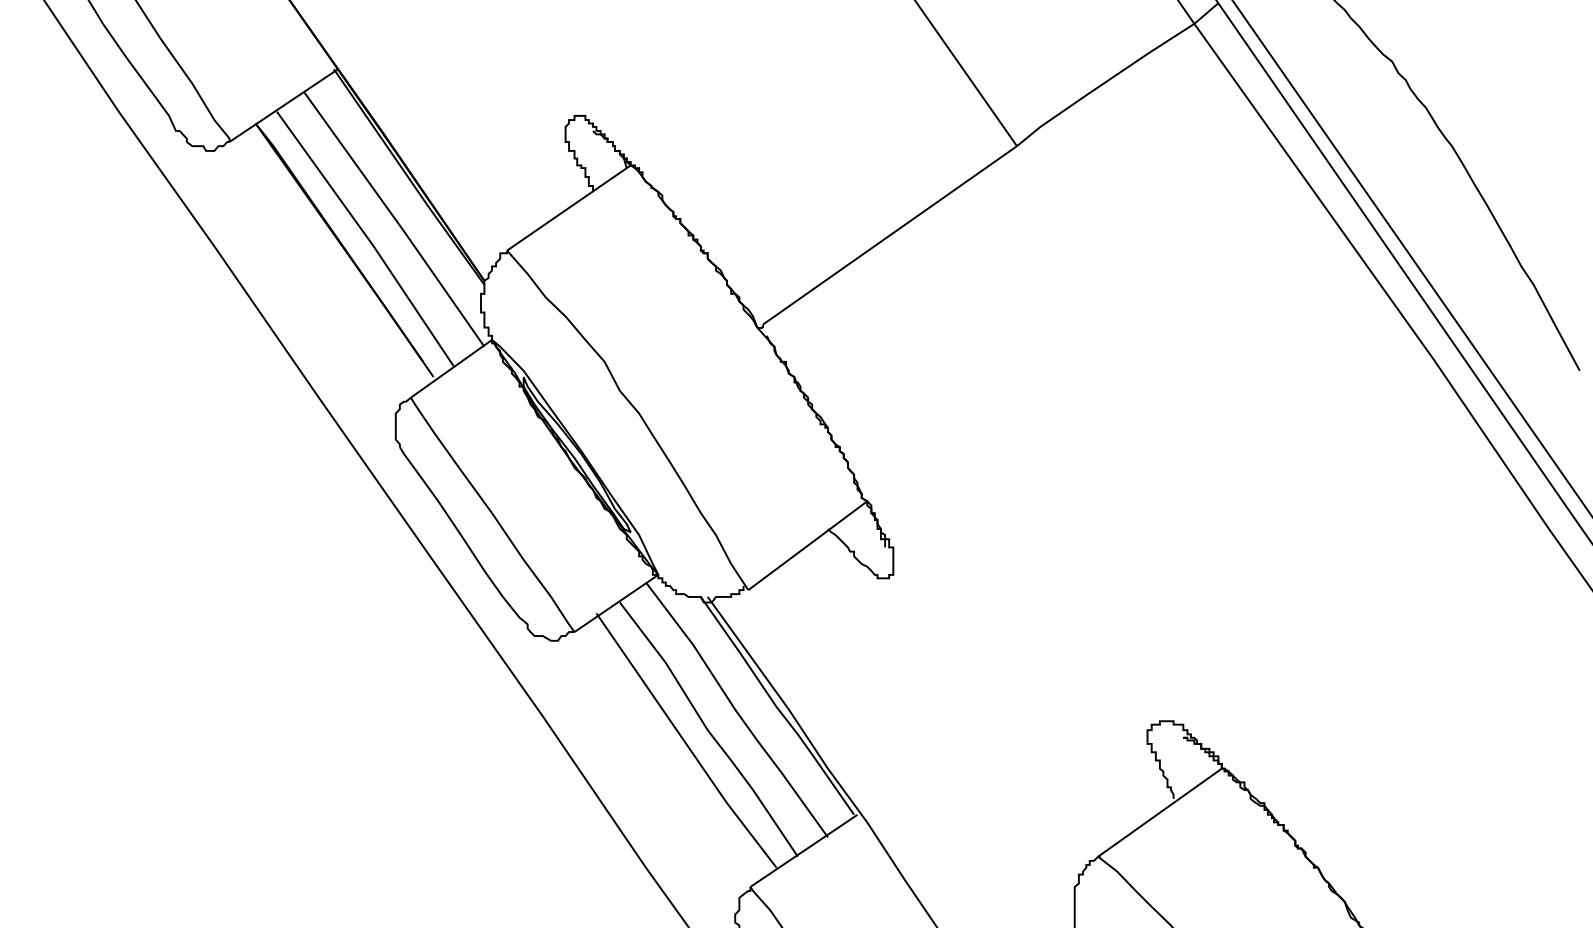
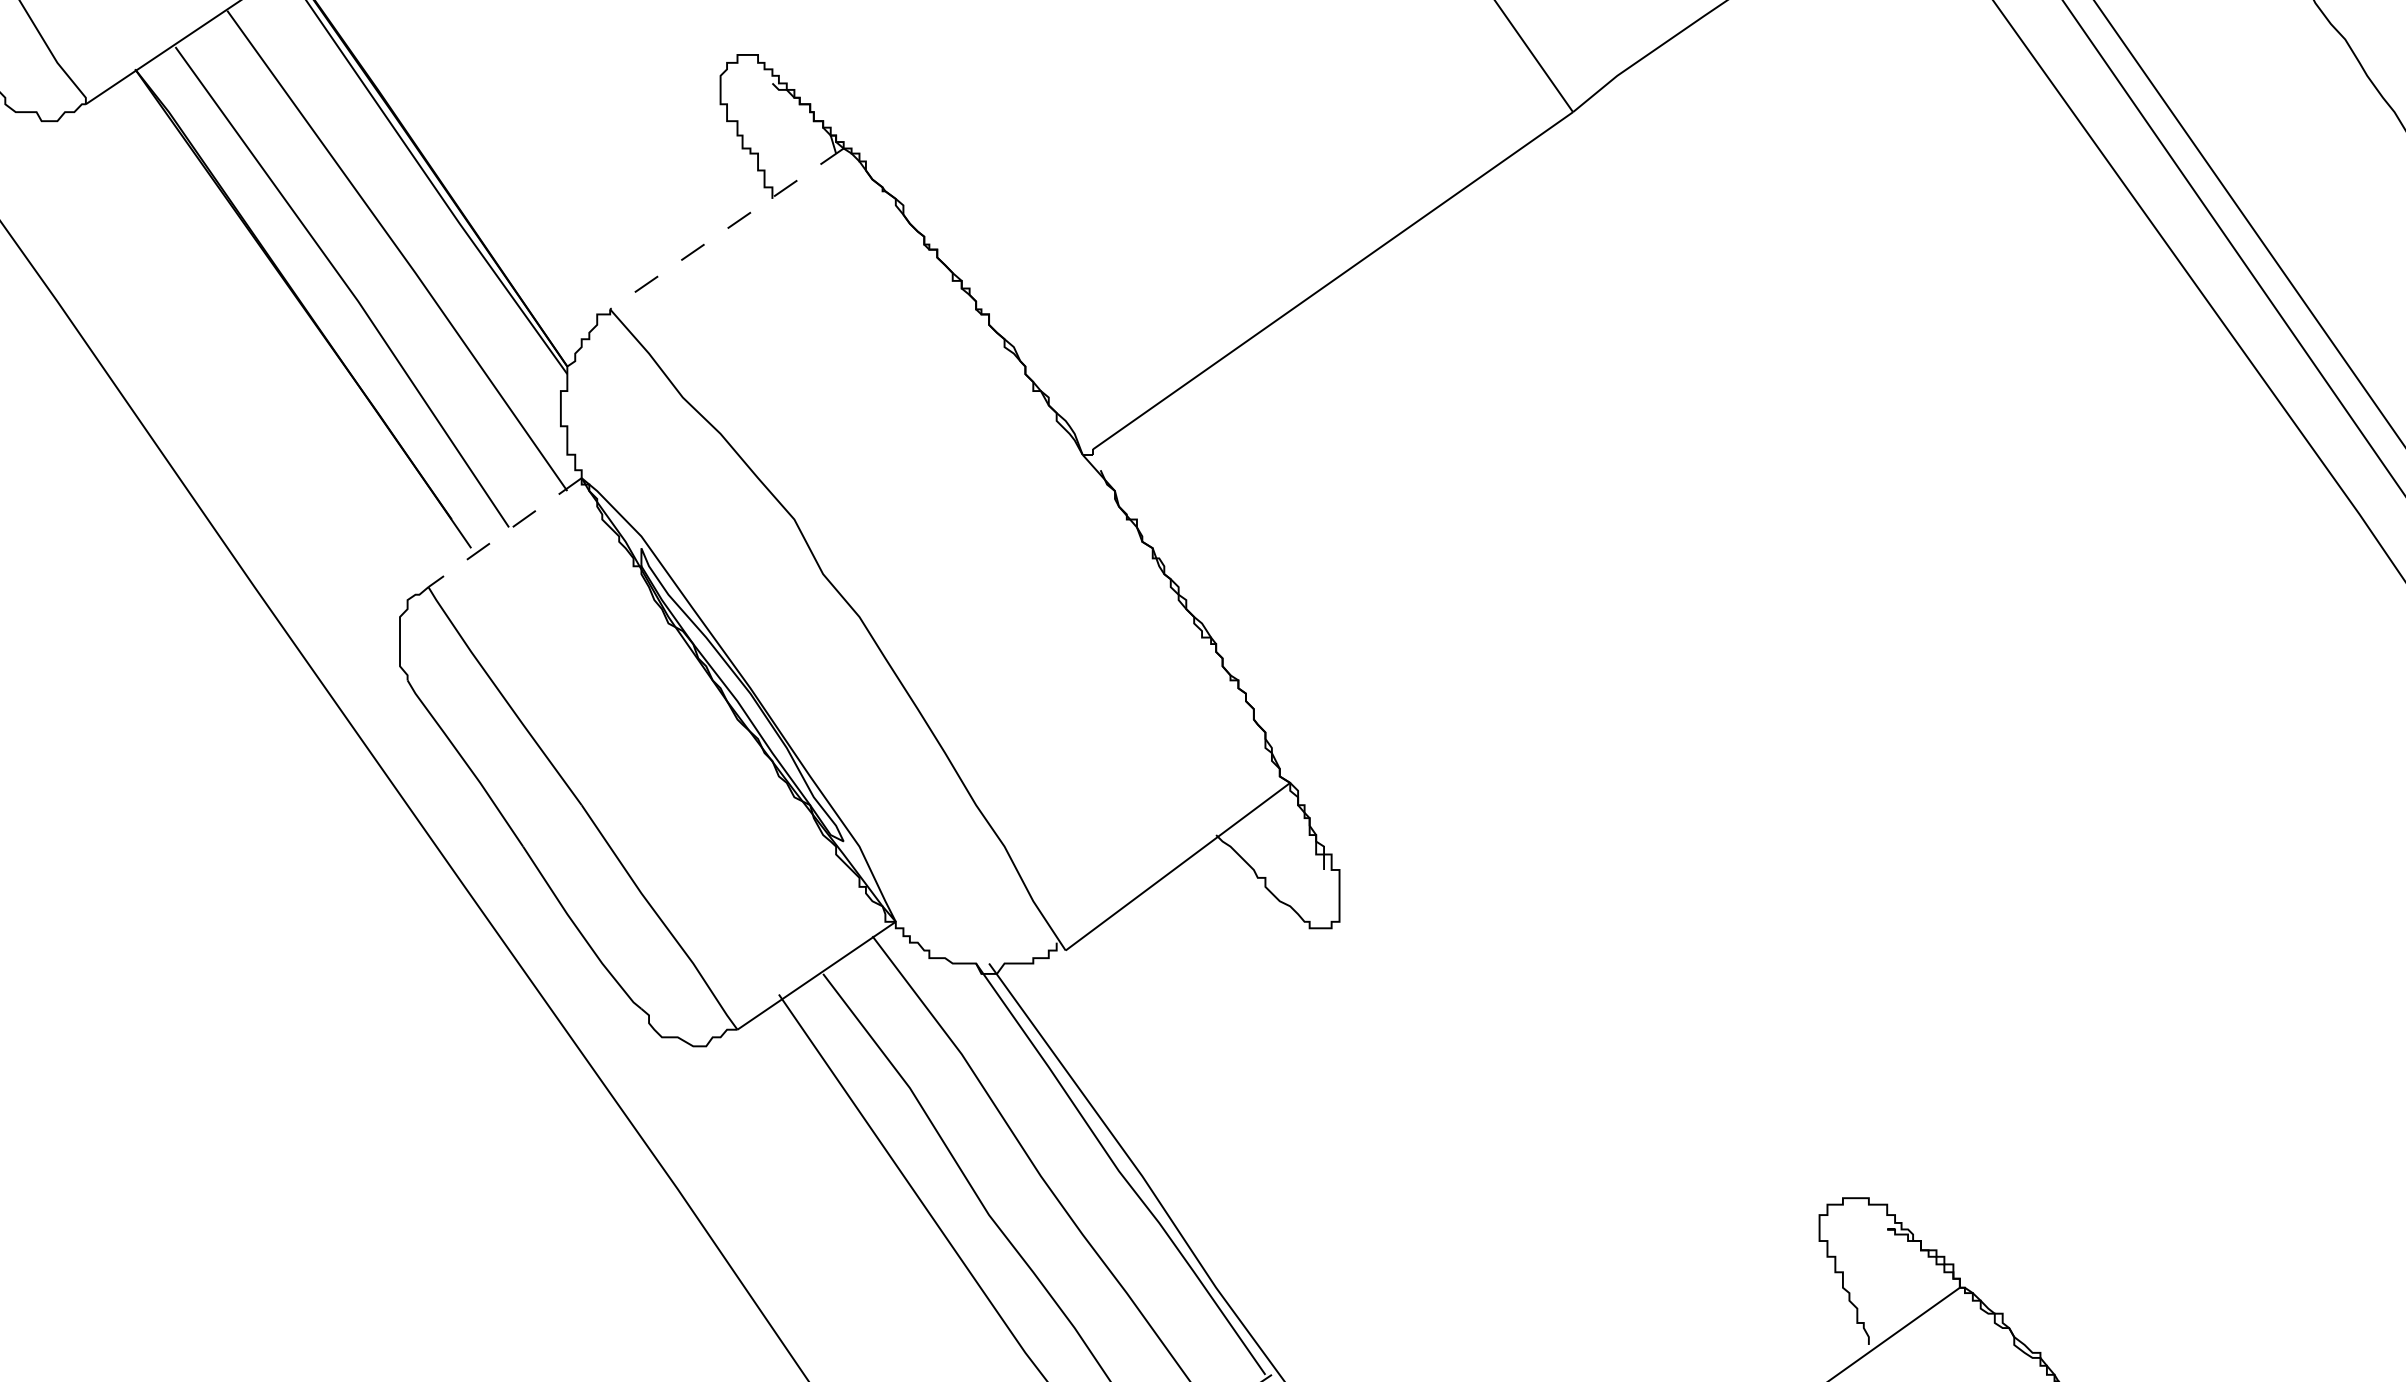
line: (568, 208) -> (726, 229), solid -> dashed
line: (451, 368) -> (505, 532), solid -> dashed

